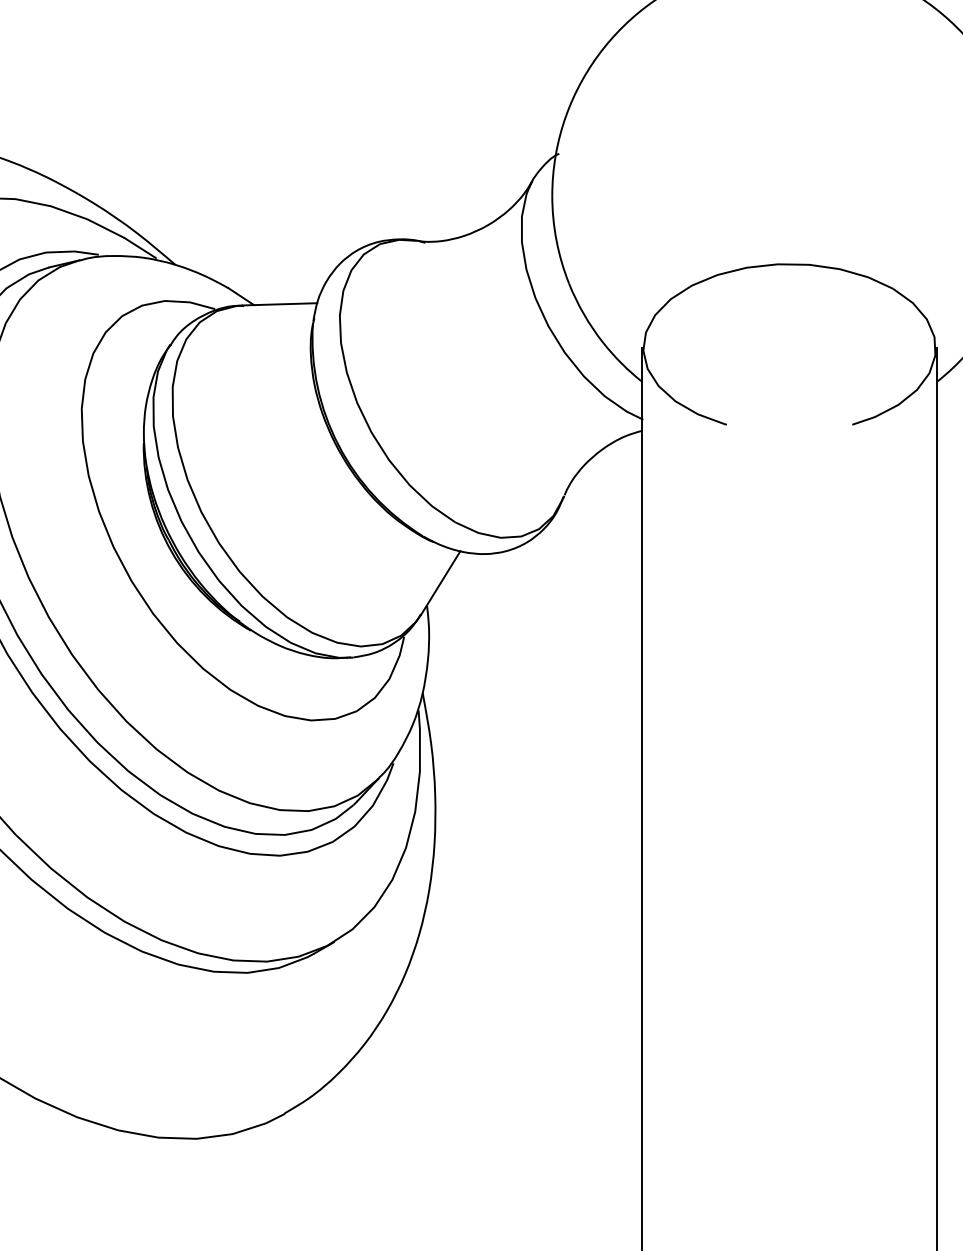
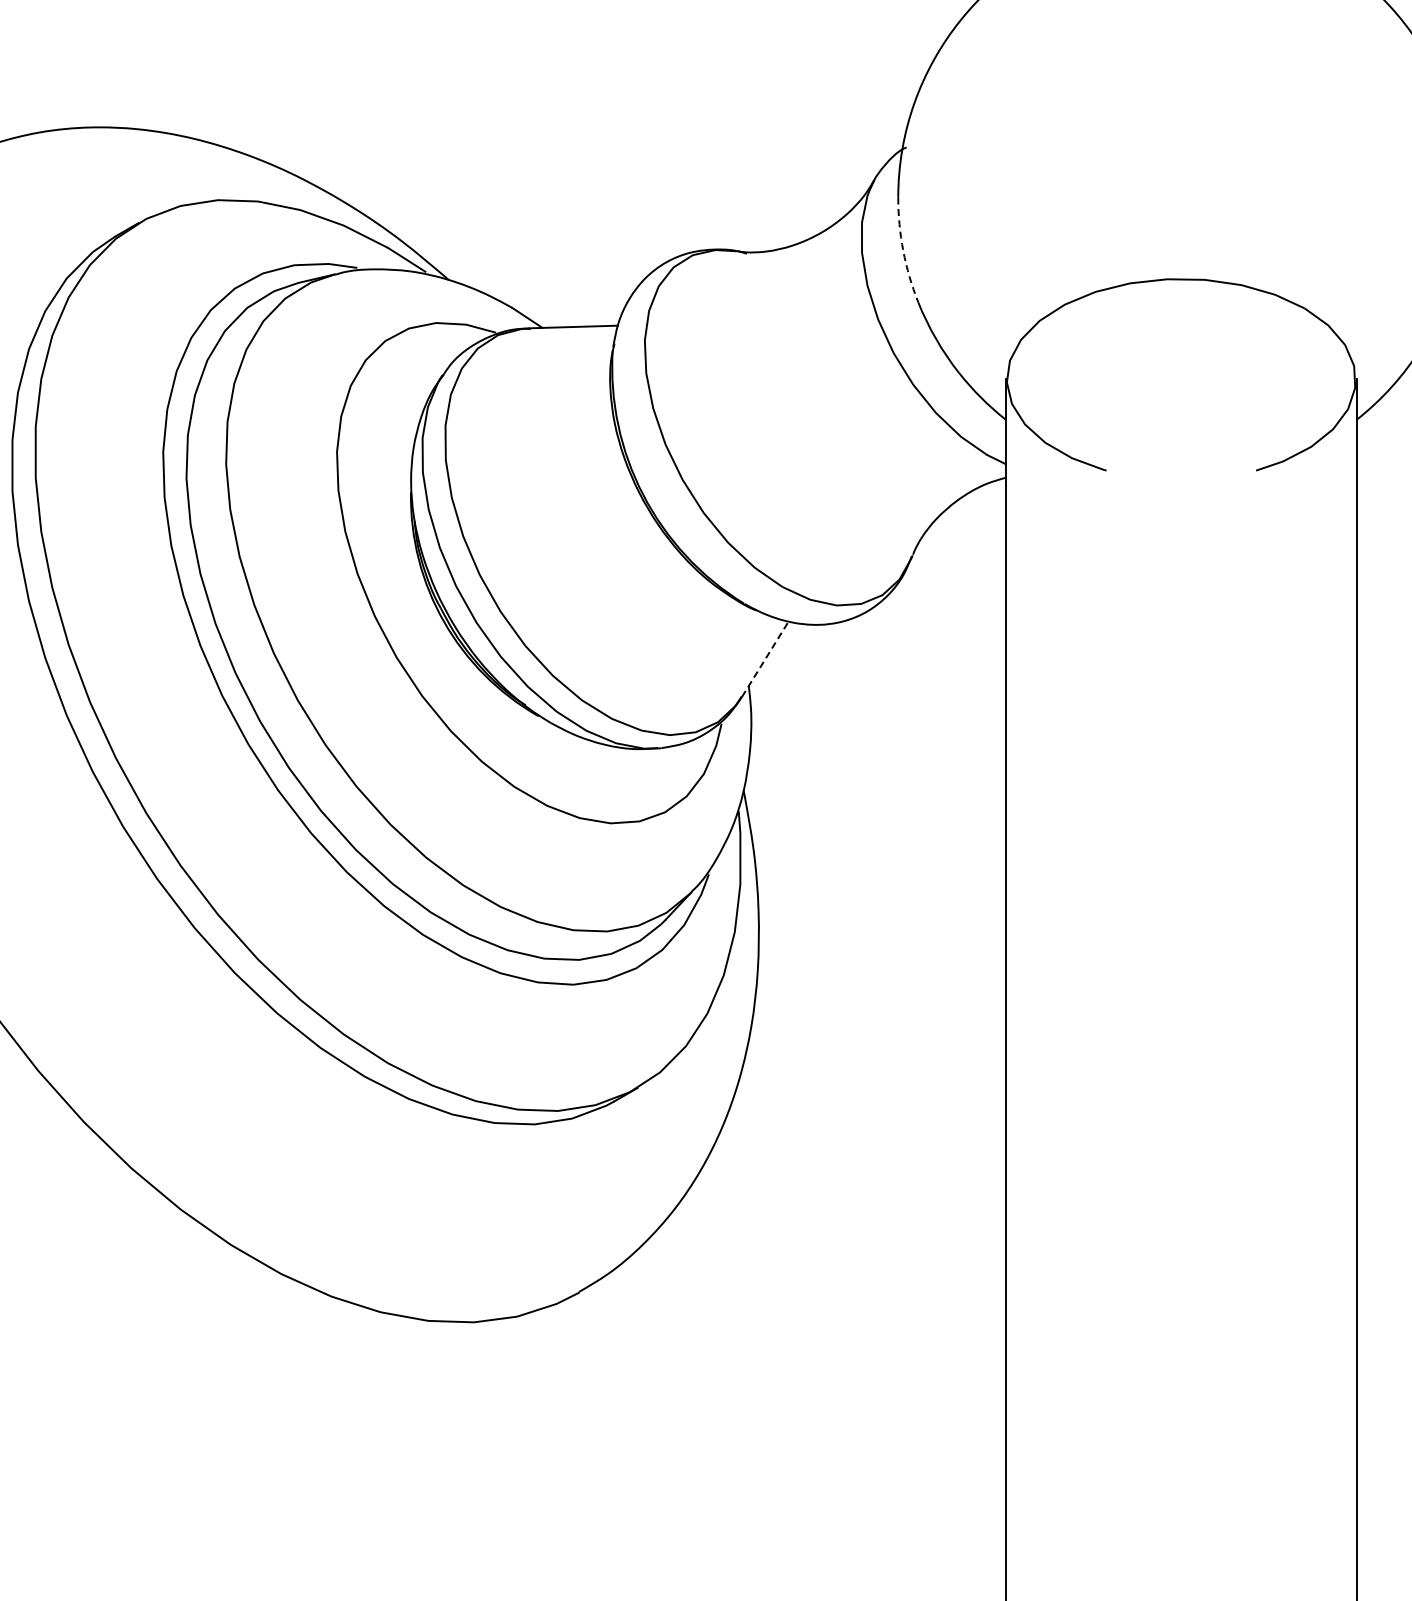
arc: (556, 240) -> (903, 250), solid -> dashed
line: (440, 582) -> (765, 658), solid -> dashed

